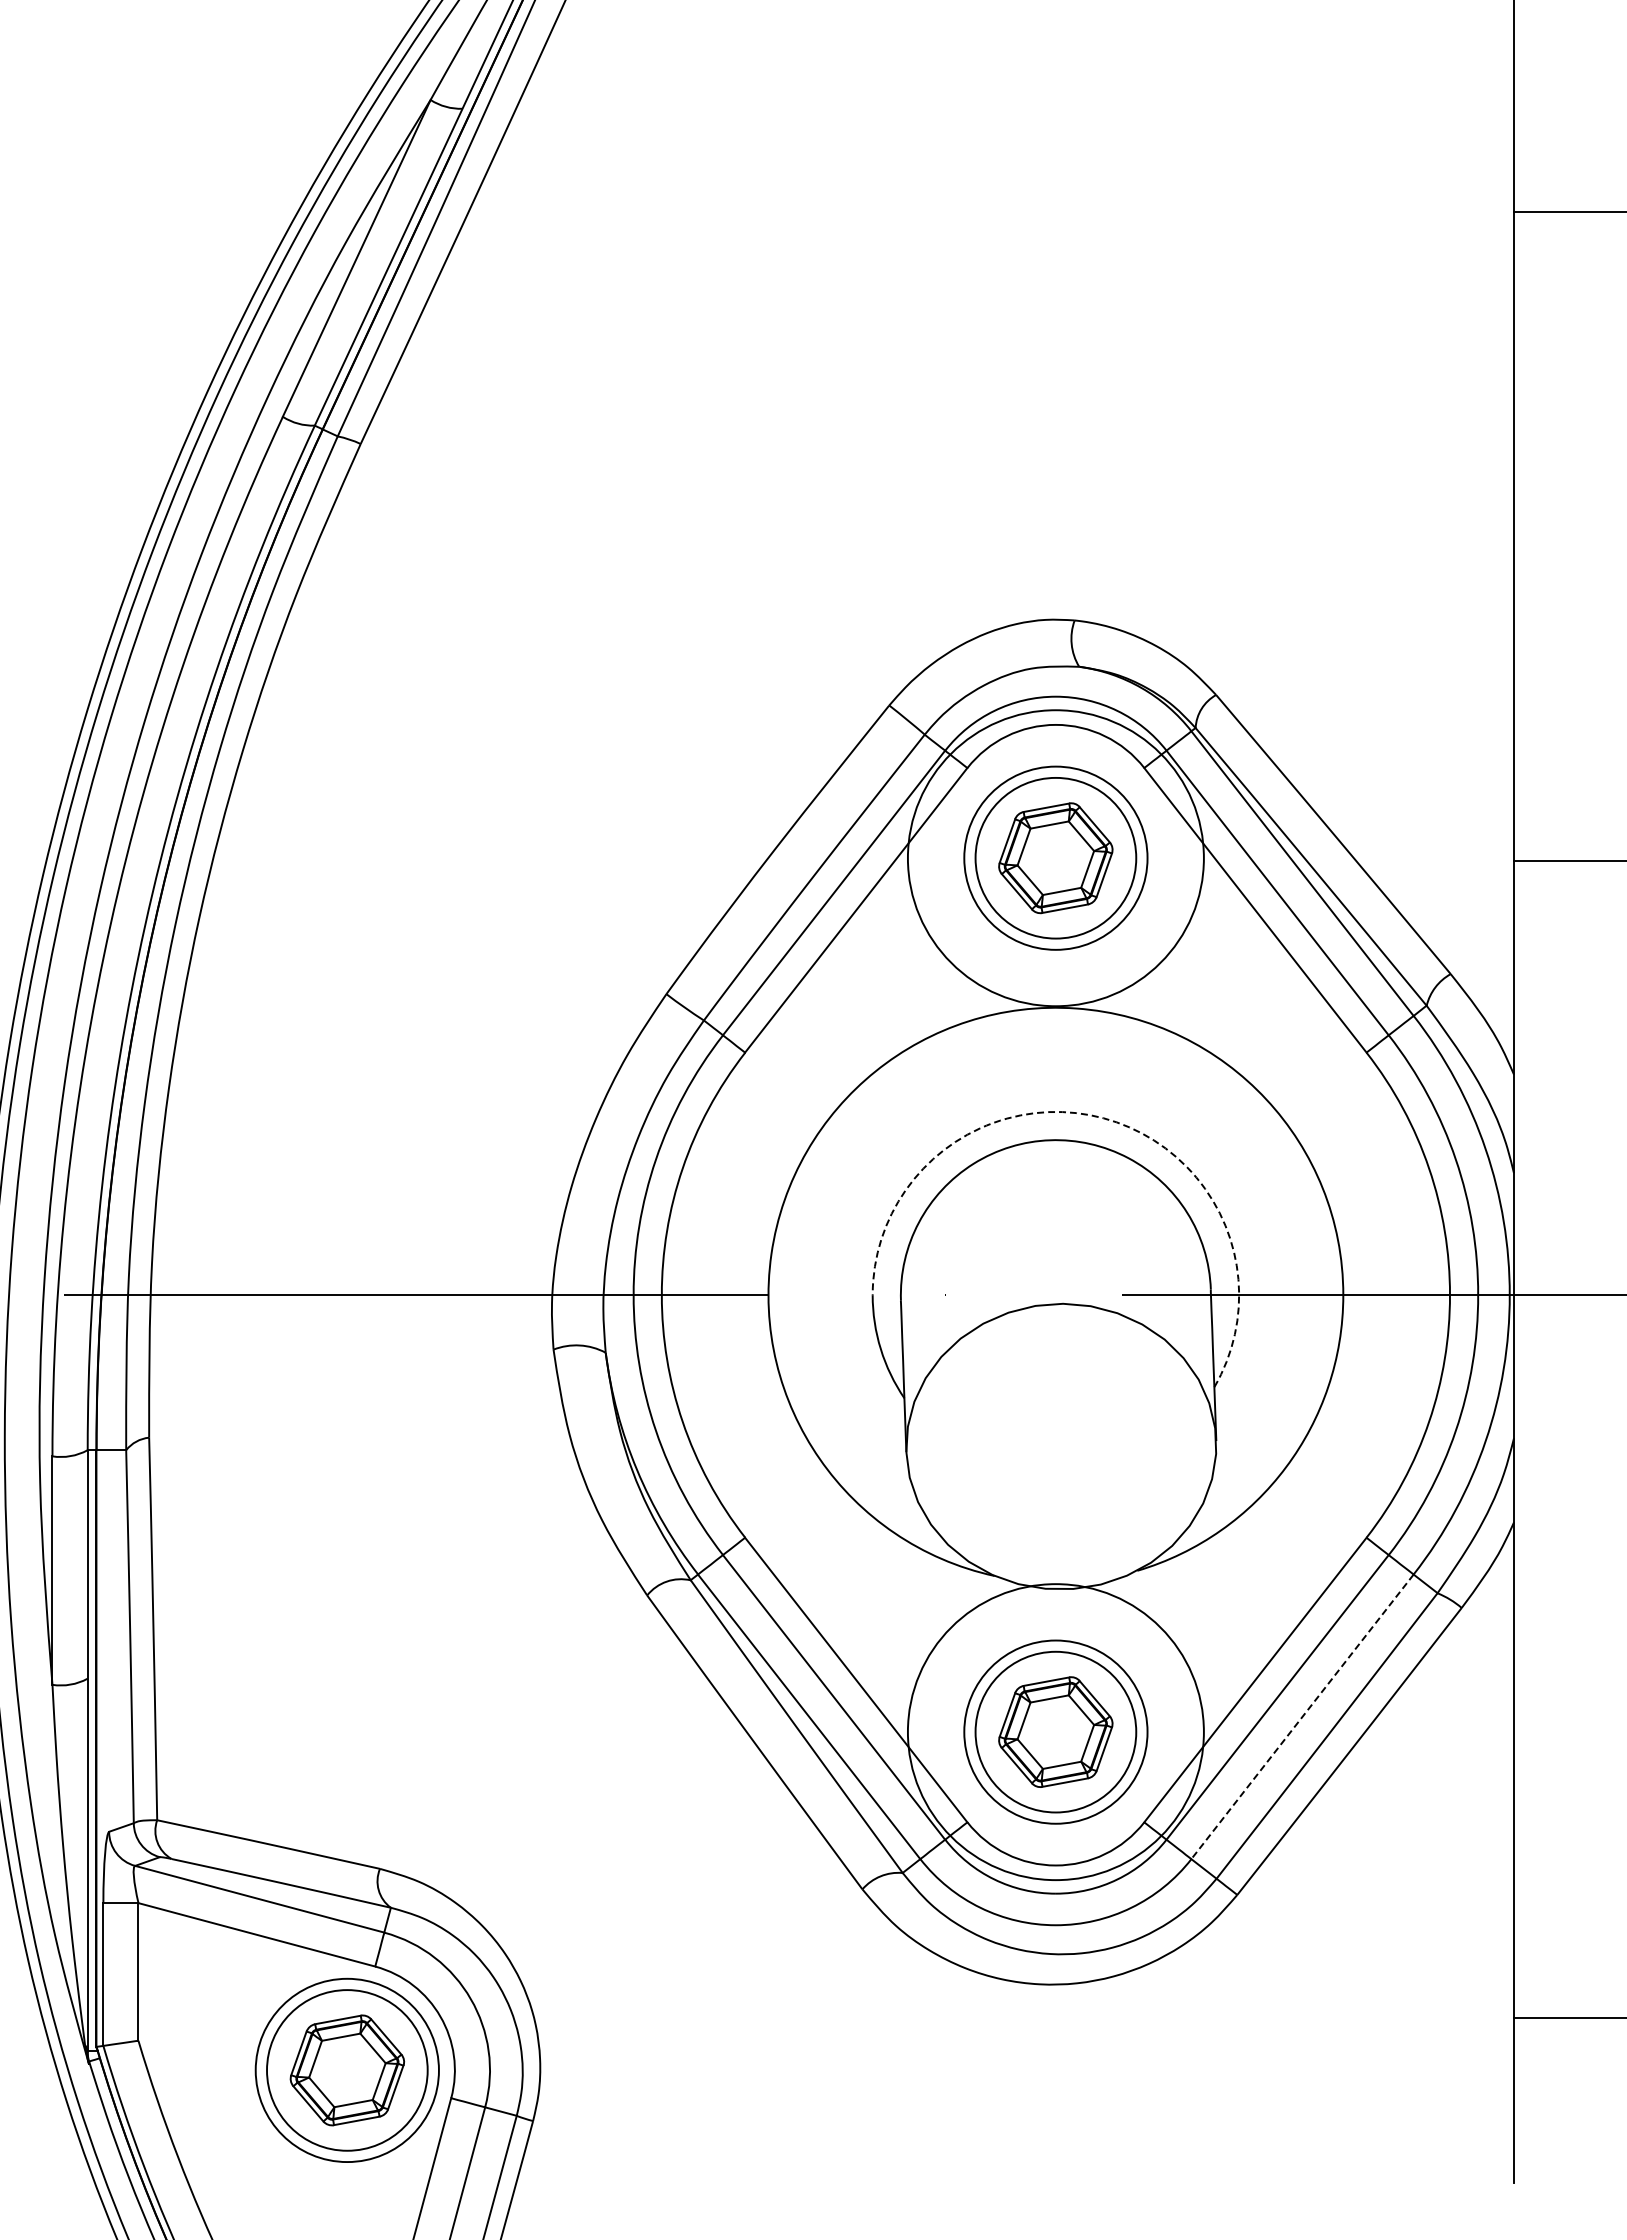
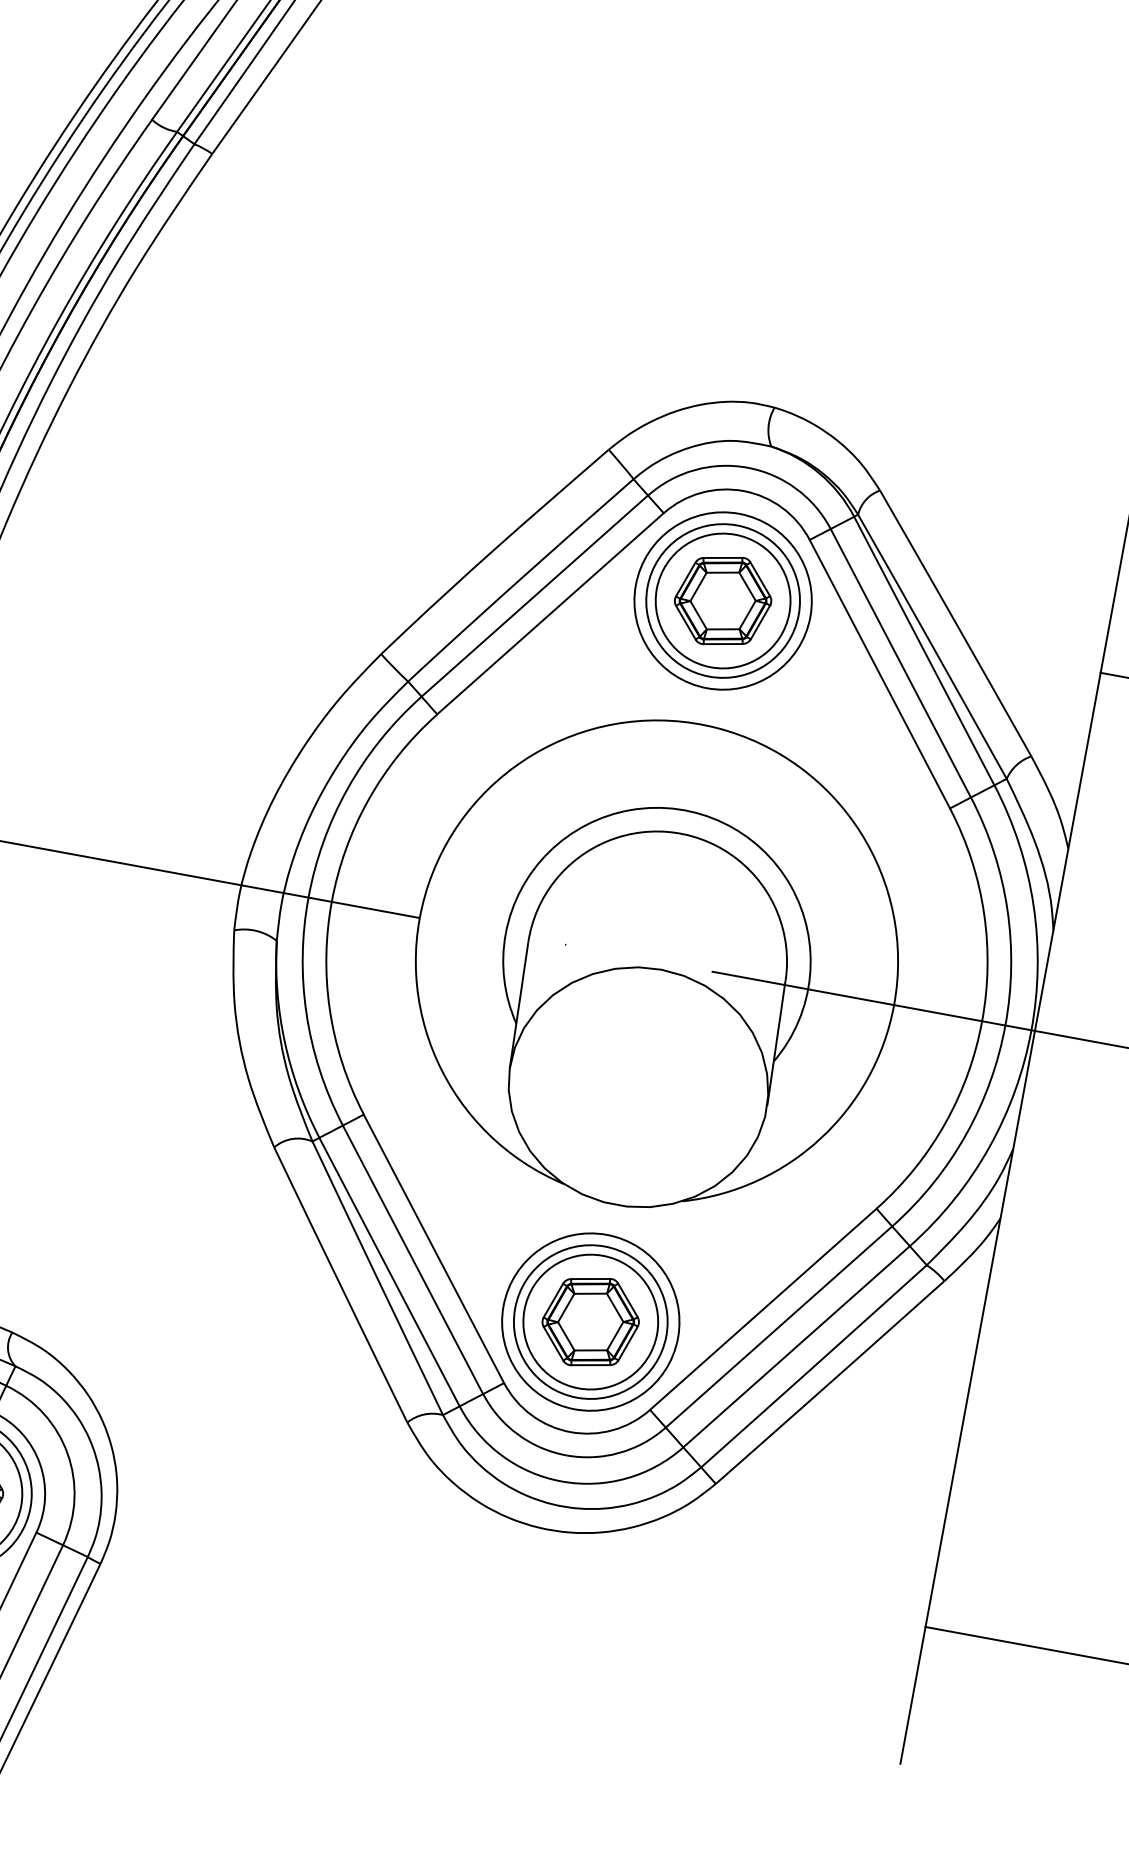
circle: (1055, 857) -> (722, 600), size x0.71
arc: (1103, 1118) -> (722, 822), dashed -> solid
line: (1302, 1716) -> (796, 1346), dashed -> solid
circle: (1055, 1731) -> (590, 1321), size x0.71

